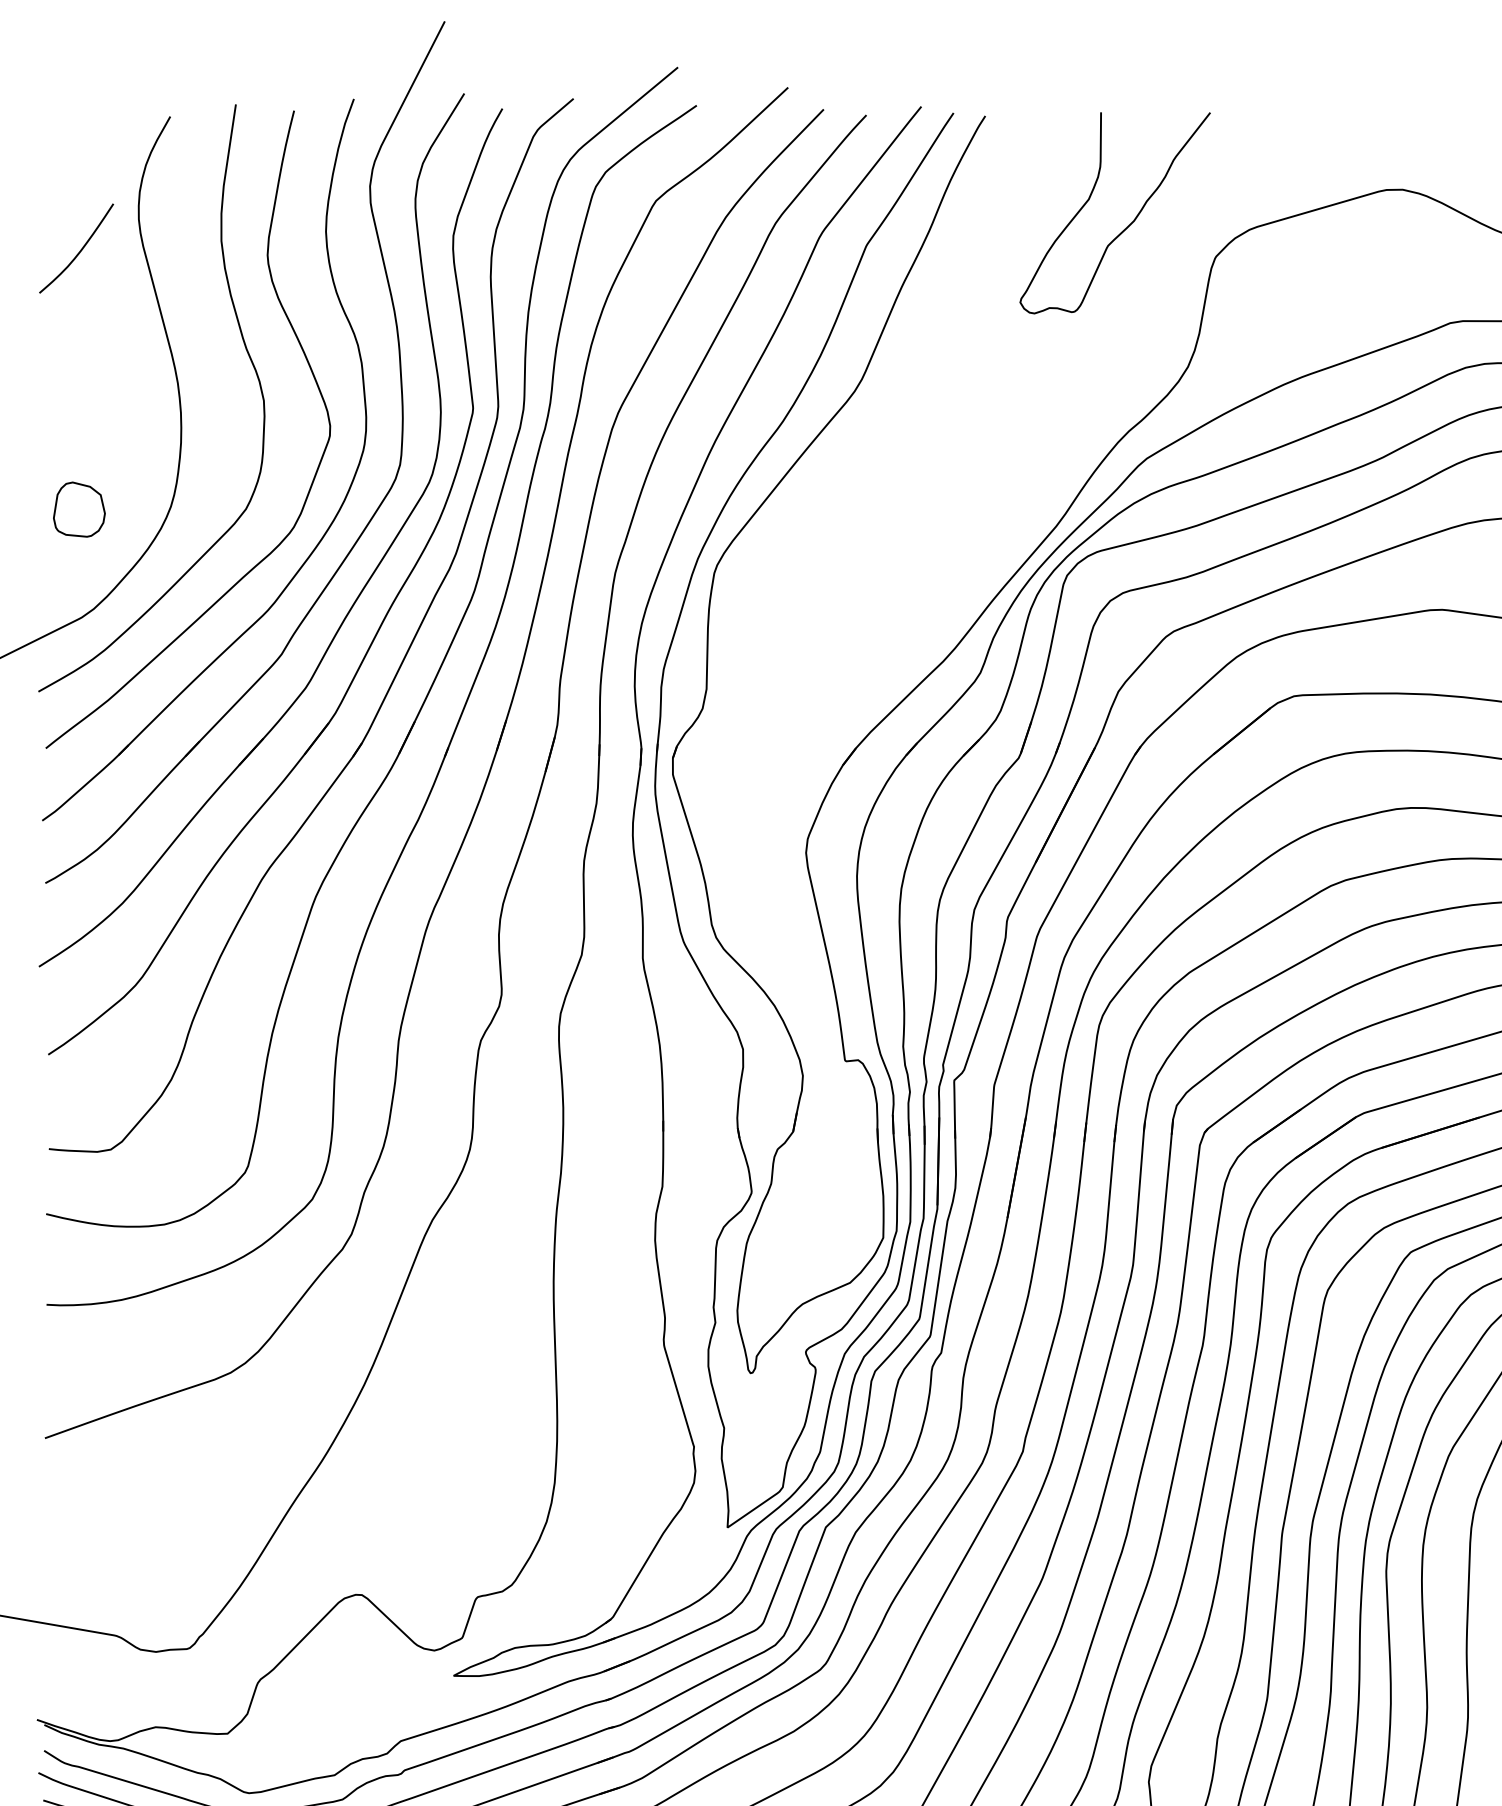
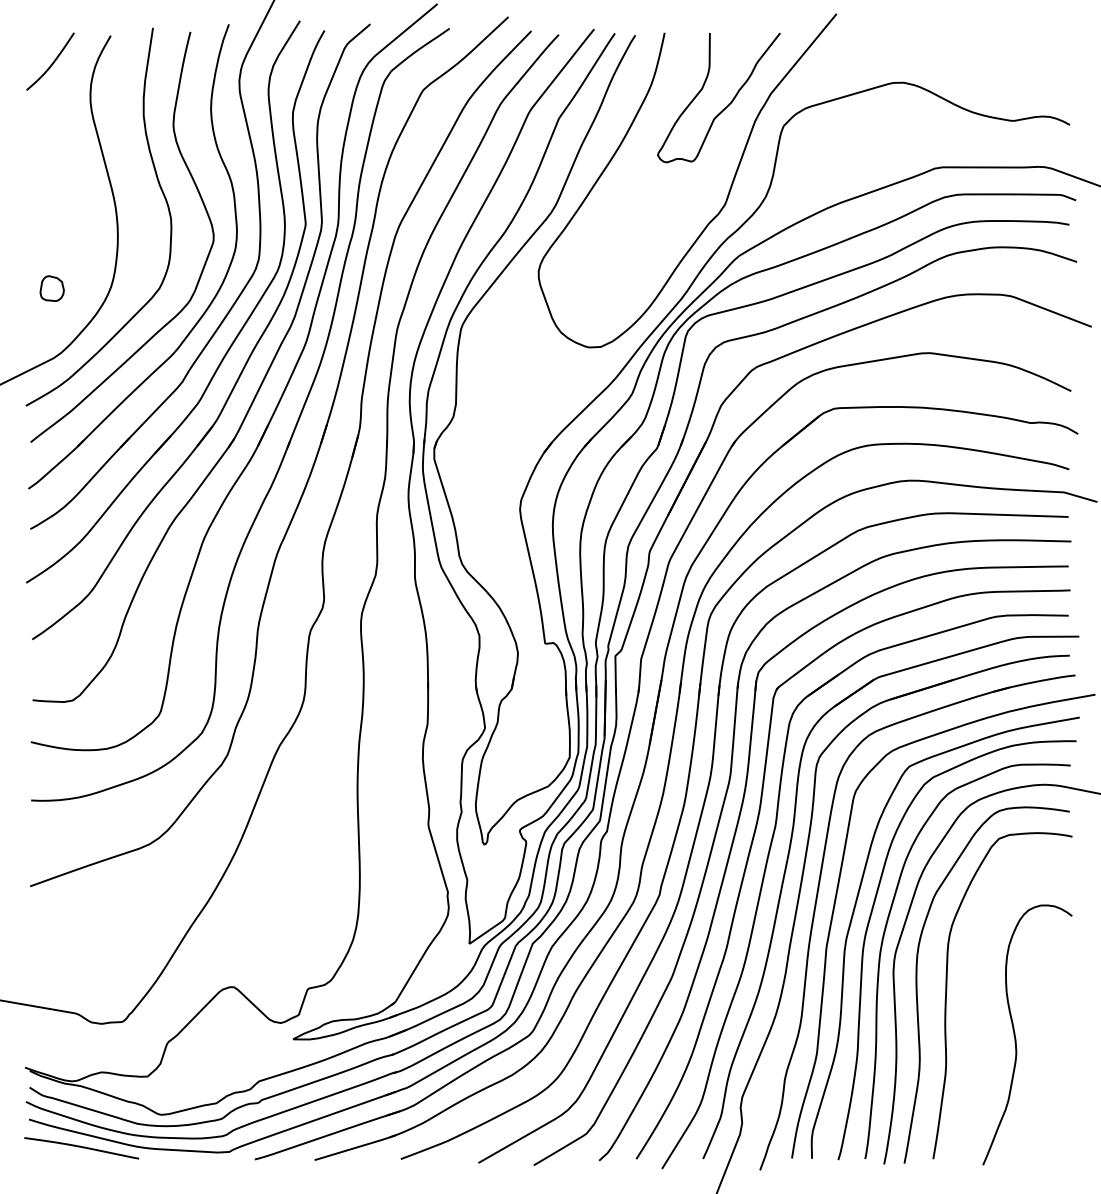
curve: (79, 249) -> (52, 62), moved
curve: (1128, 363) -> (727, 194), added
part: (78, 509) -> (51, 288), size x0.71

